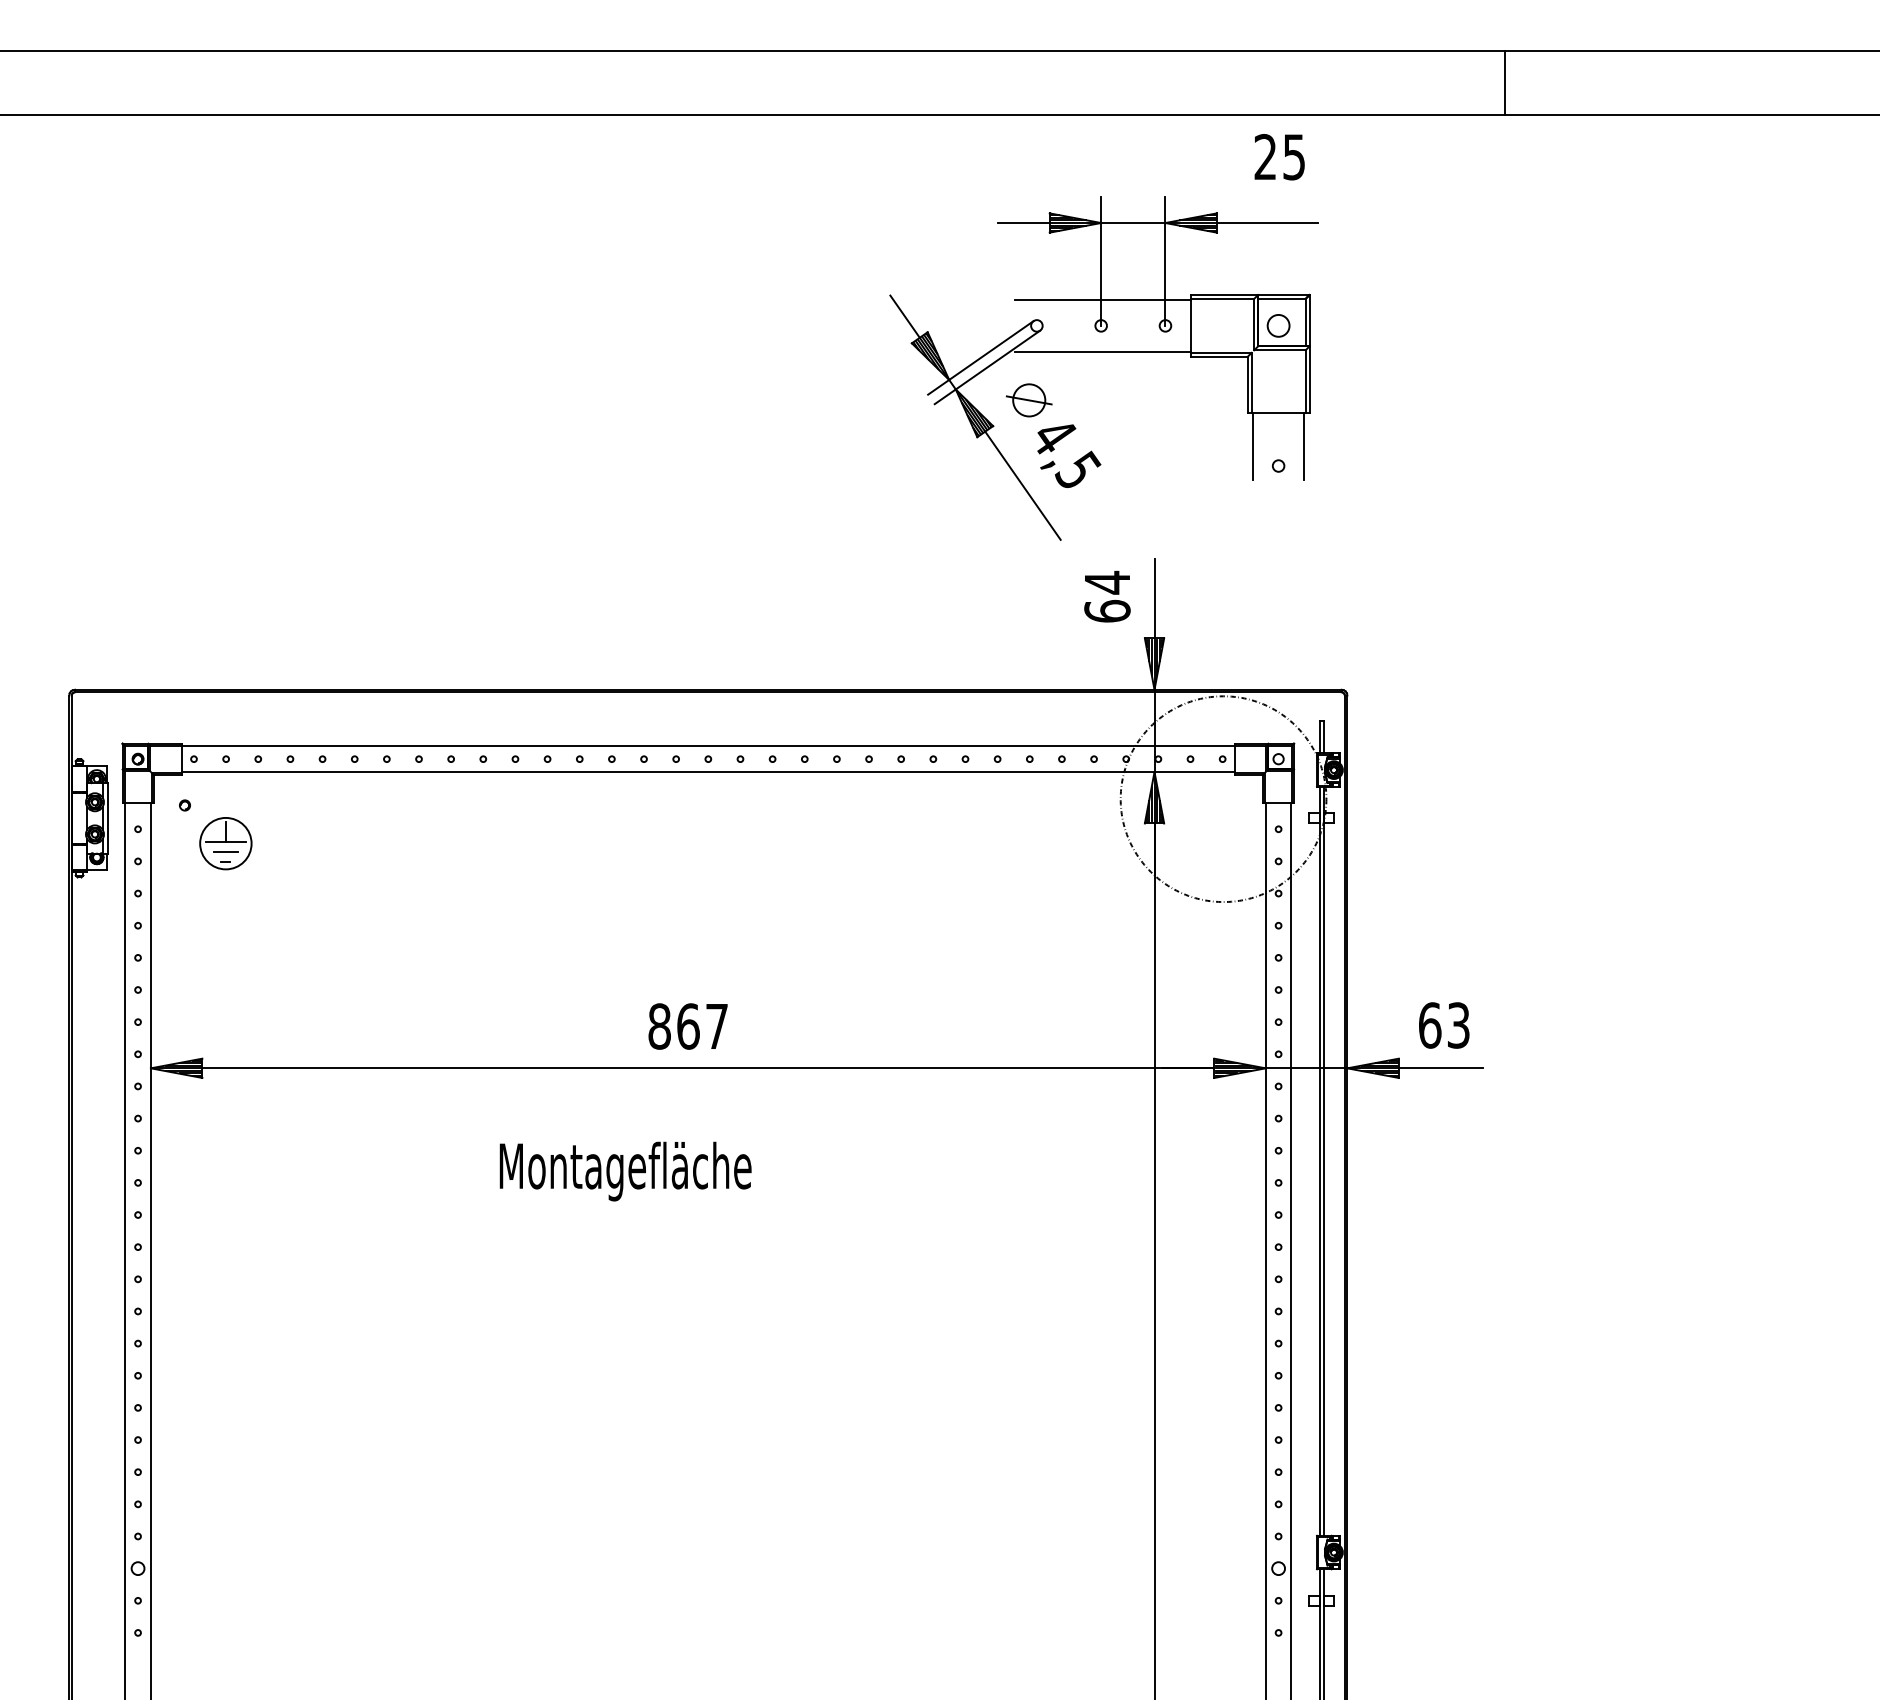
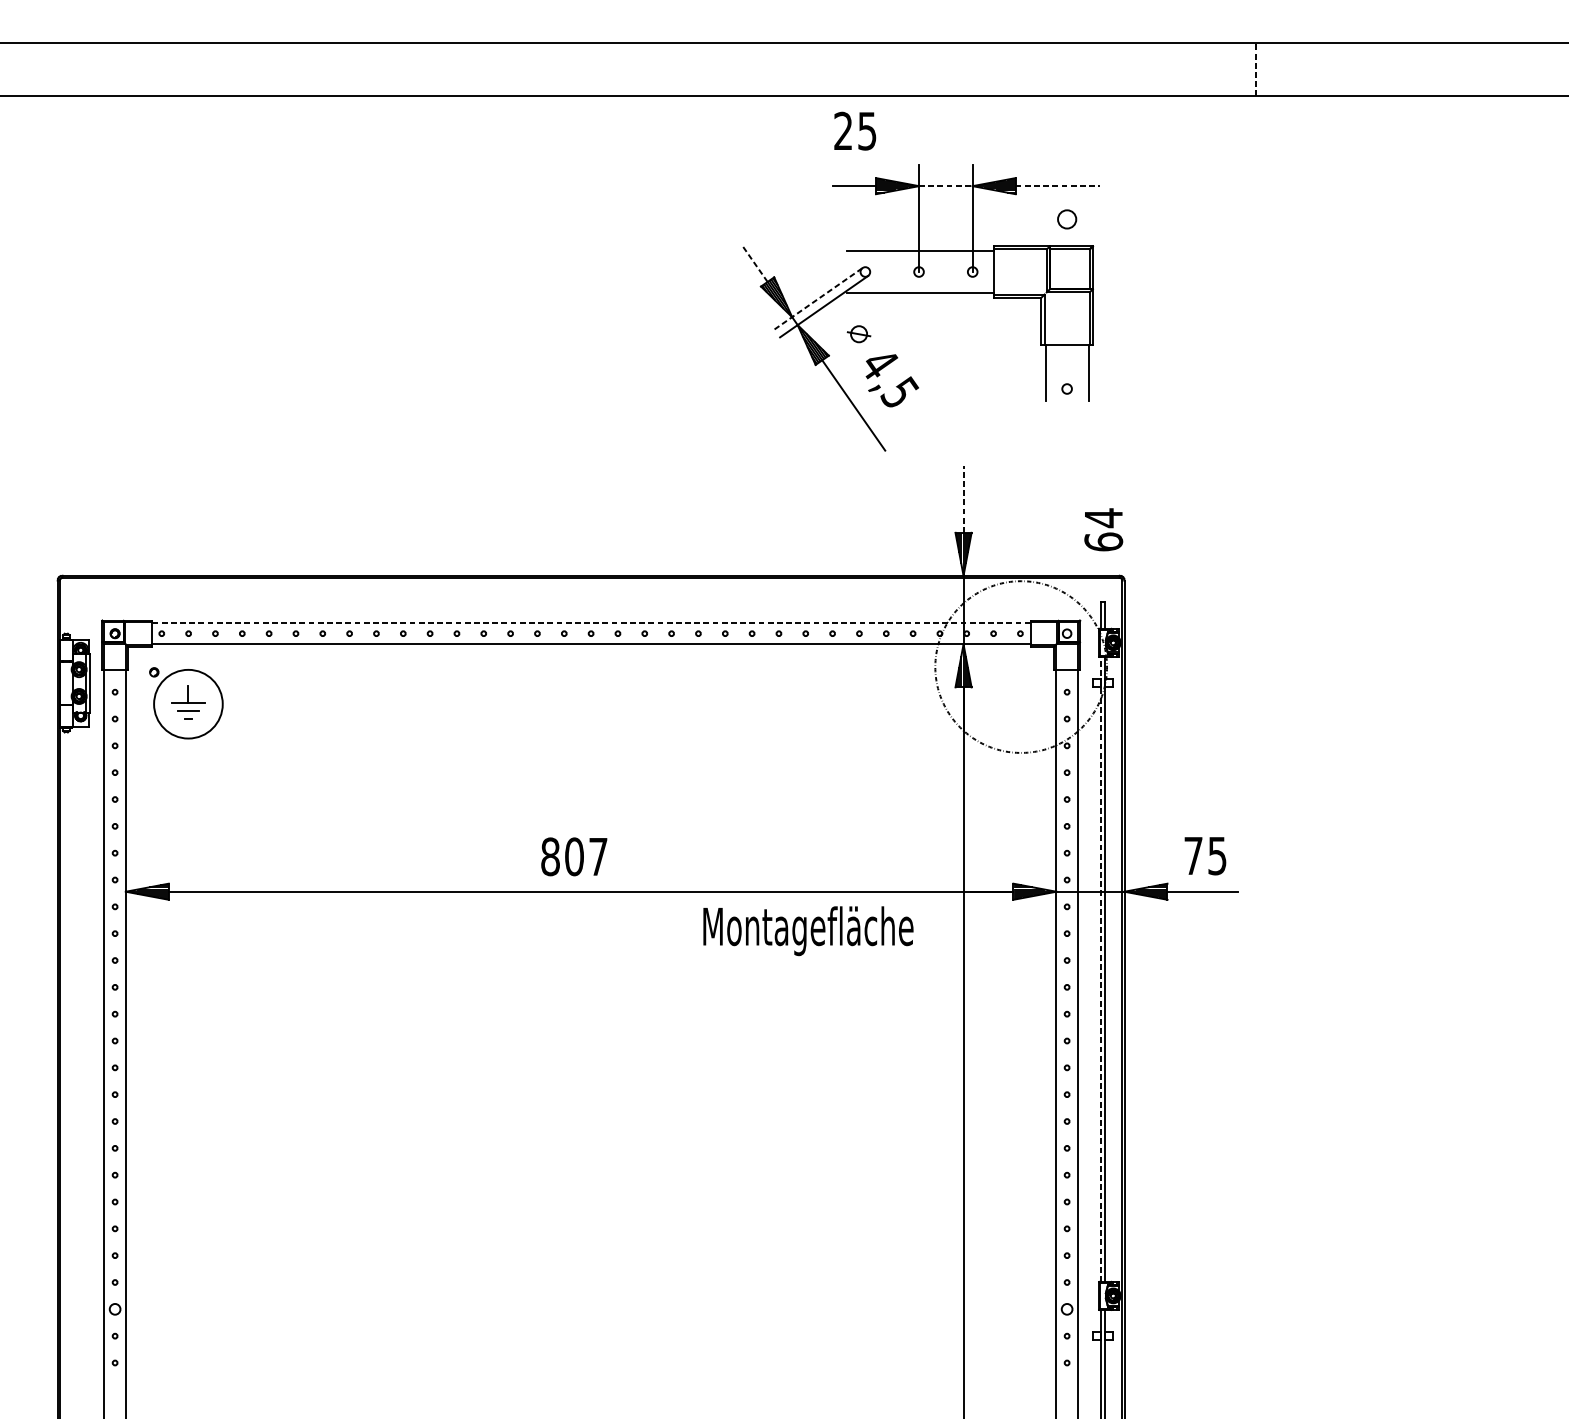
line: (1505, 82) -> (1256, 68), solid -> dashed
text: (1279, 157) -> (855, 131), moved
line: (1133, 223) -> (946, 186), solid -> dashed
line: (1267, 223) -> (1057, 186), solid -> dashed
line: (905, 316) -> (755, 264), solid -> dashed
circle: (1278, 325) -> (1067, 219), moved
line: (981, 357) -> (819, 298), solid -> dashed
part: (1029, 400) -> (859, 334), size x0.6
text: (1107, 596) -> (1103, 529), moved
line: (1154, 598) -> (963, 499), solid -> dashed
line: (708, 746) -> (591, 623), solid -> dashed
circle: (225, 843) -> (188, 704), size x1.6
text: (1444, 1025) -> (1205, 855), 63 -> 75
text: (688, 1026) -> (574, 856), 867 -> 807
line: (1319, 1160) -> (1101, 968), solid -> dashed
text: (625, 1171) -> (808, 931), moved

